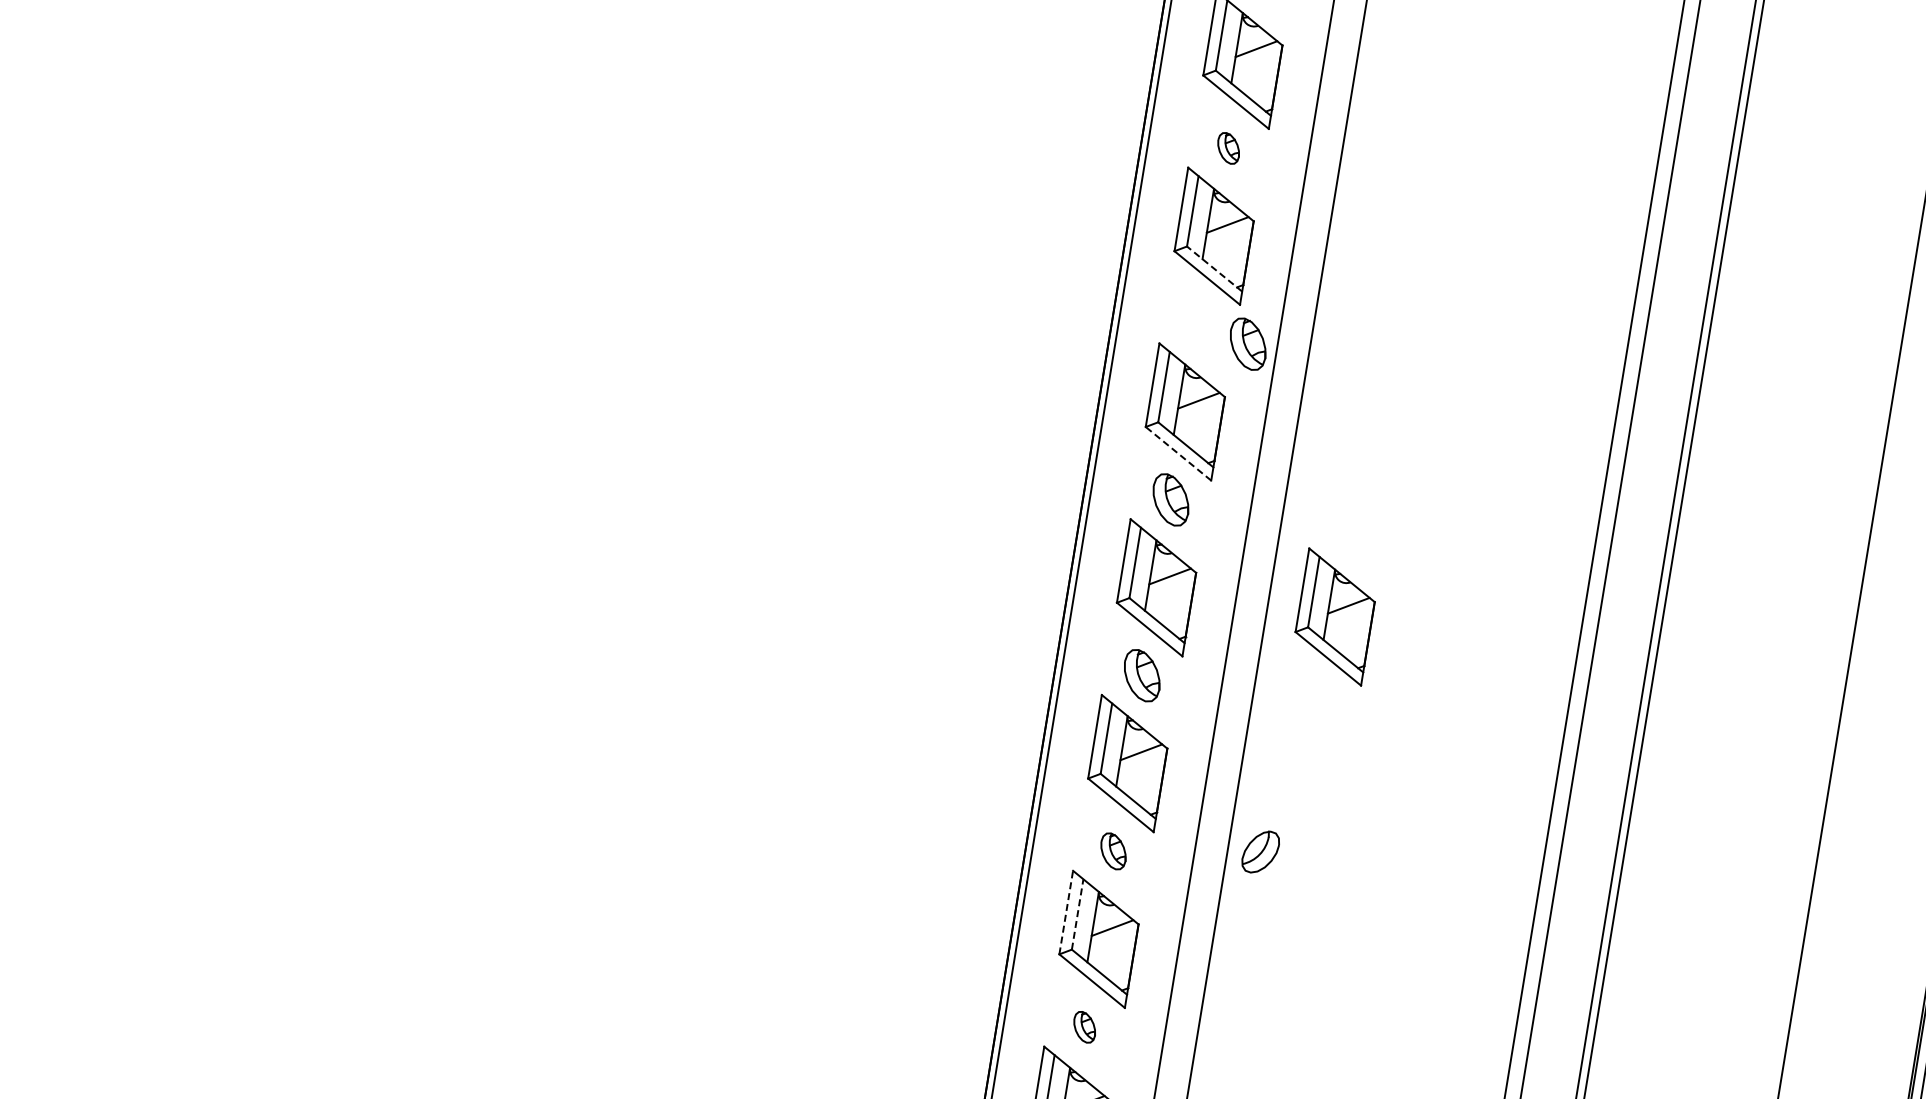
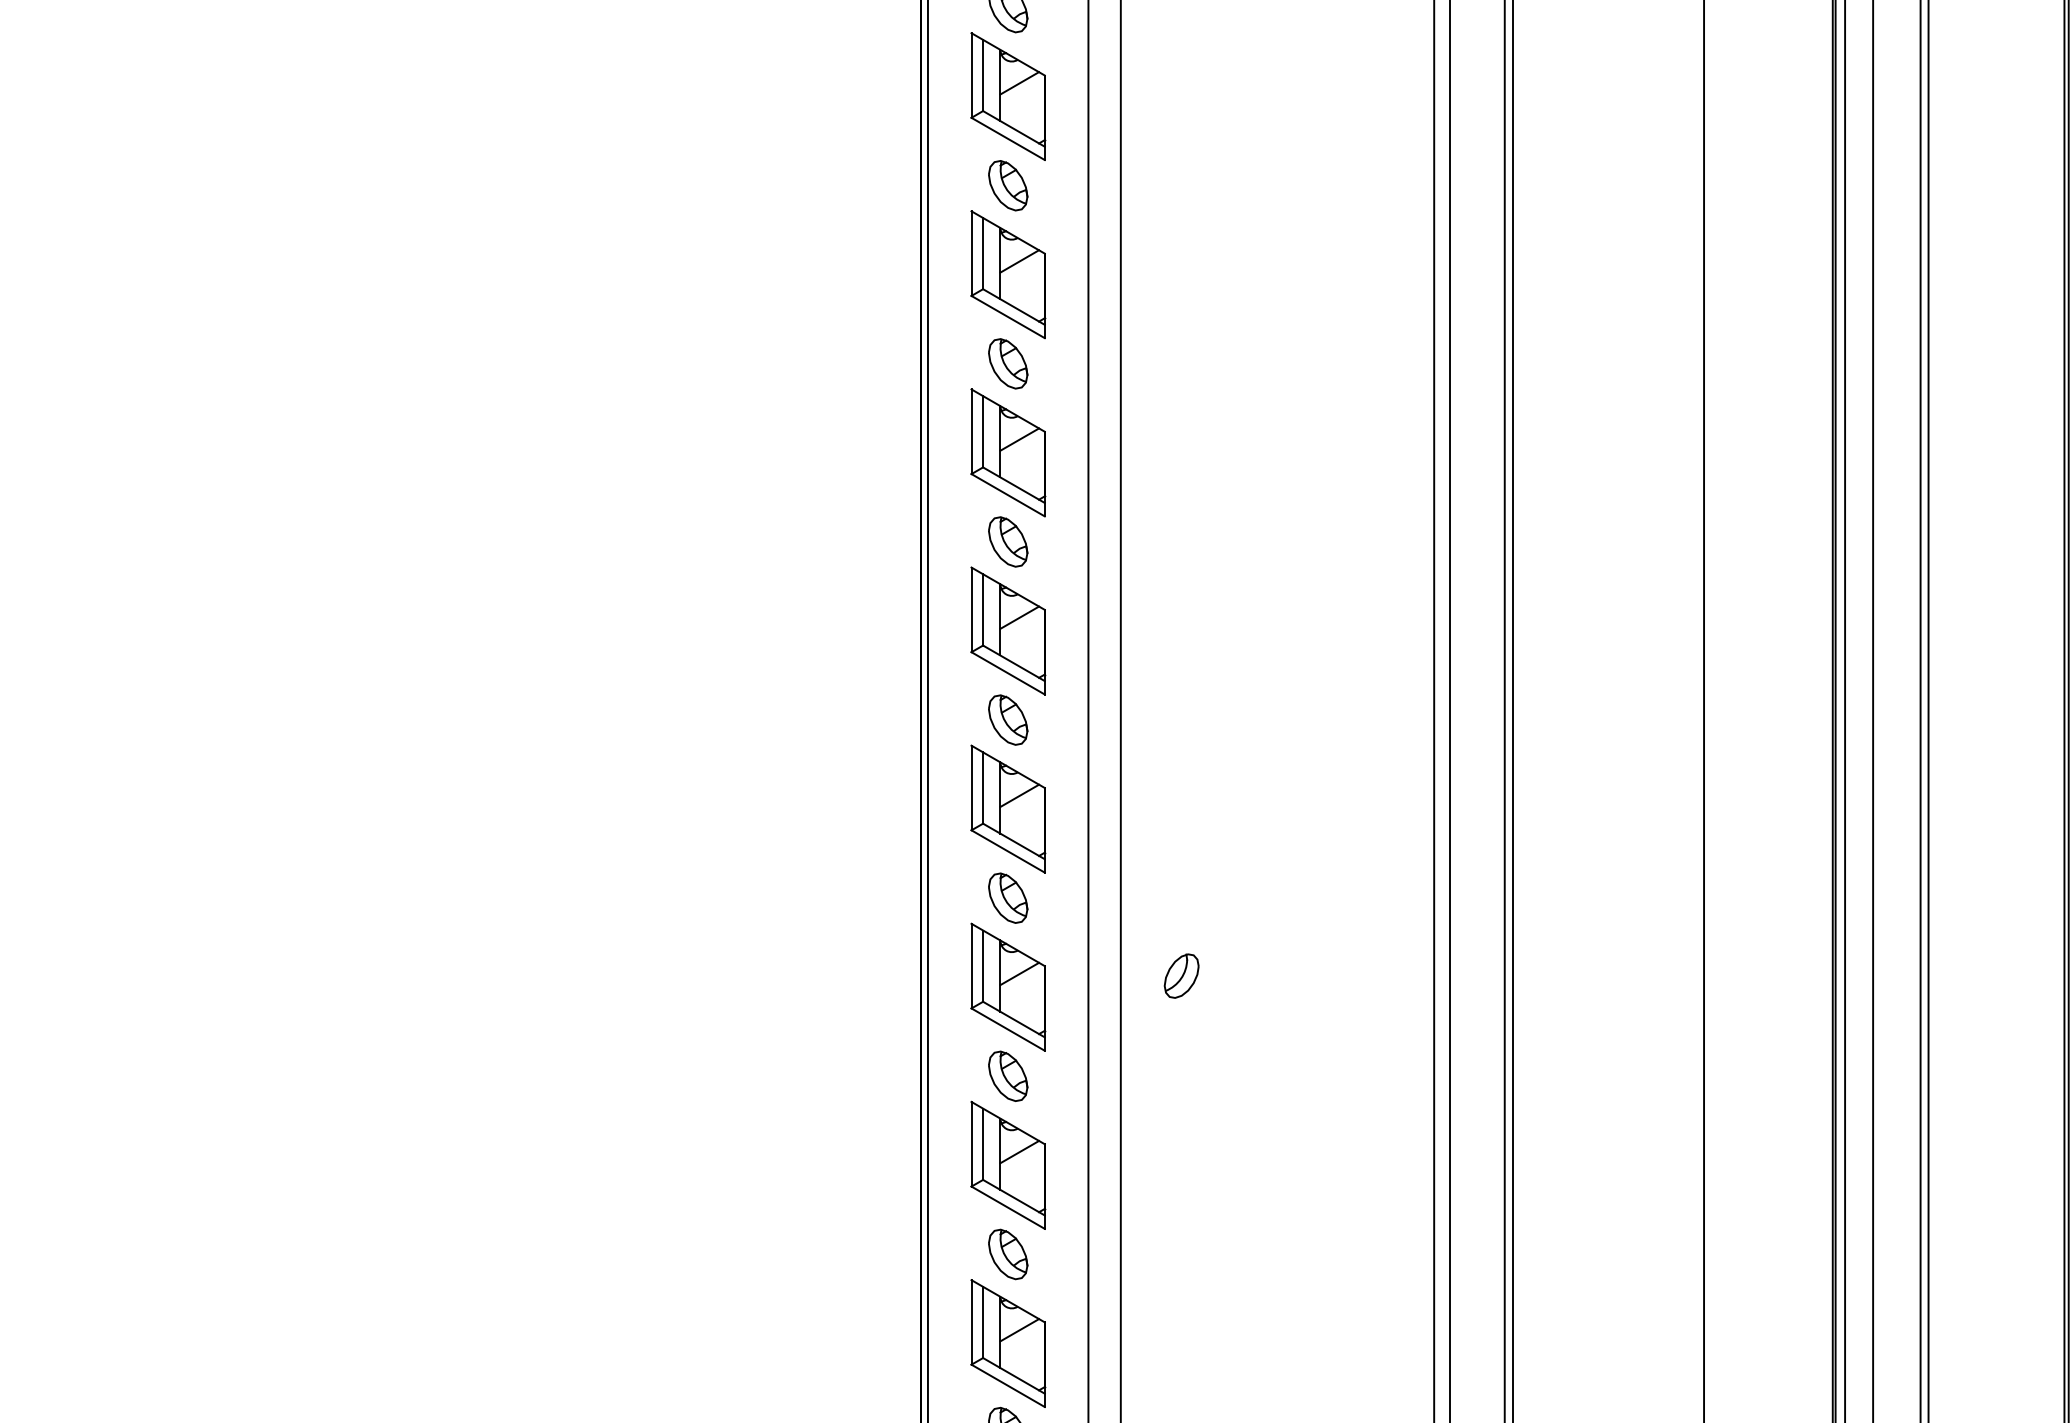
part: (1228, 148) -> (1008, 363), size x1.67
line: (1214, 269) -> (1013, 485), dashed -> solid
part: (1248, 343) -> (1008, 541), moved
line: (1177, 453) -> (1007, 673), dashed -> solid
part: (1335, 616) -> (1189, 808), removed
part: (1113, 850) -> (1008, 1075), size x1.43
part: (1260, 851) -> (1181, 975), moved
line: (1066, 911) -> (971, 1143), dashed -> solid
line: (1078, 914) -> (983, 1144), dashed -> solid
part: (1084, 1027) -> (1008, 1254), size x1.67

